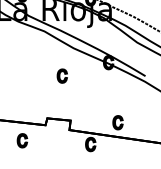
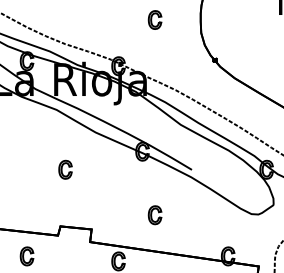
part: (62, 75) -> (65, 169), moved
part: (117, 122) -> (154, 215), moved

